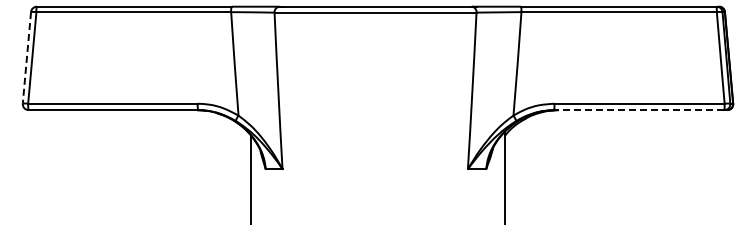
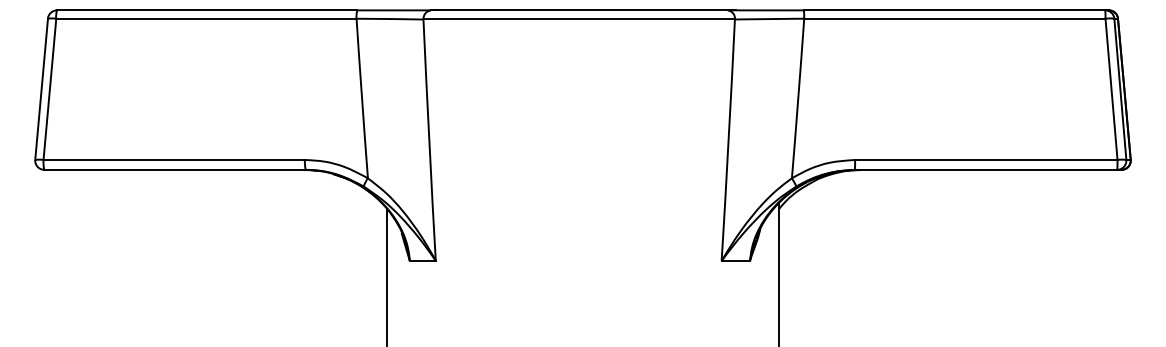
line: (26, 57) -> (40, 88), dashed -> solid
line: (638, 110) -> (984, 170), dashed -> solid

